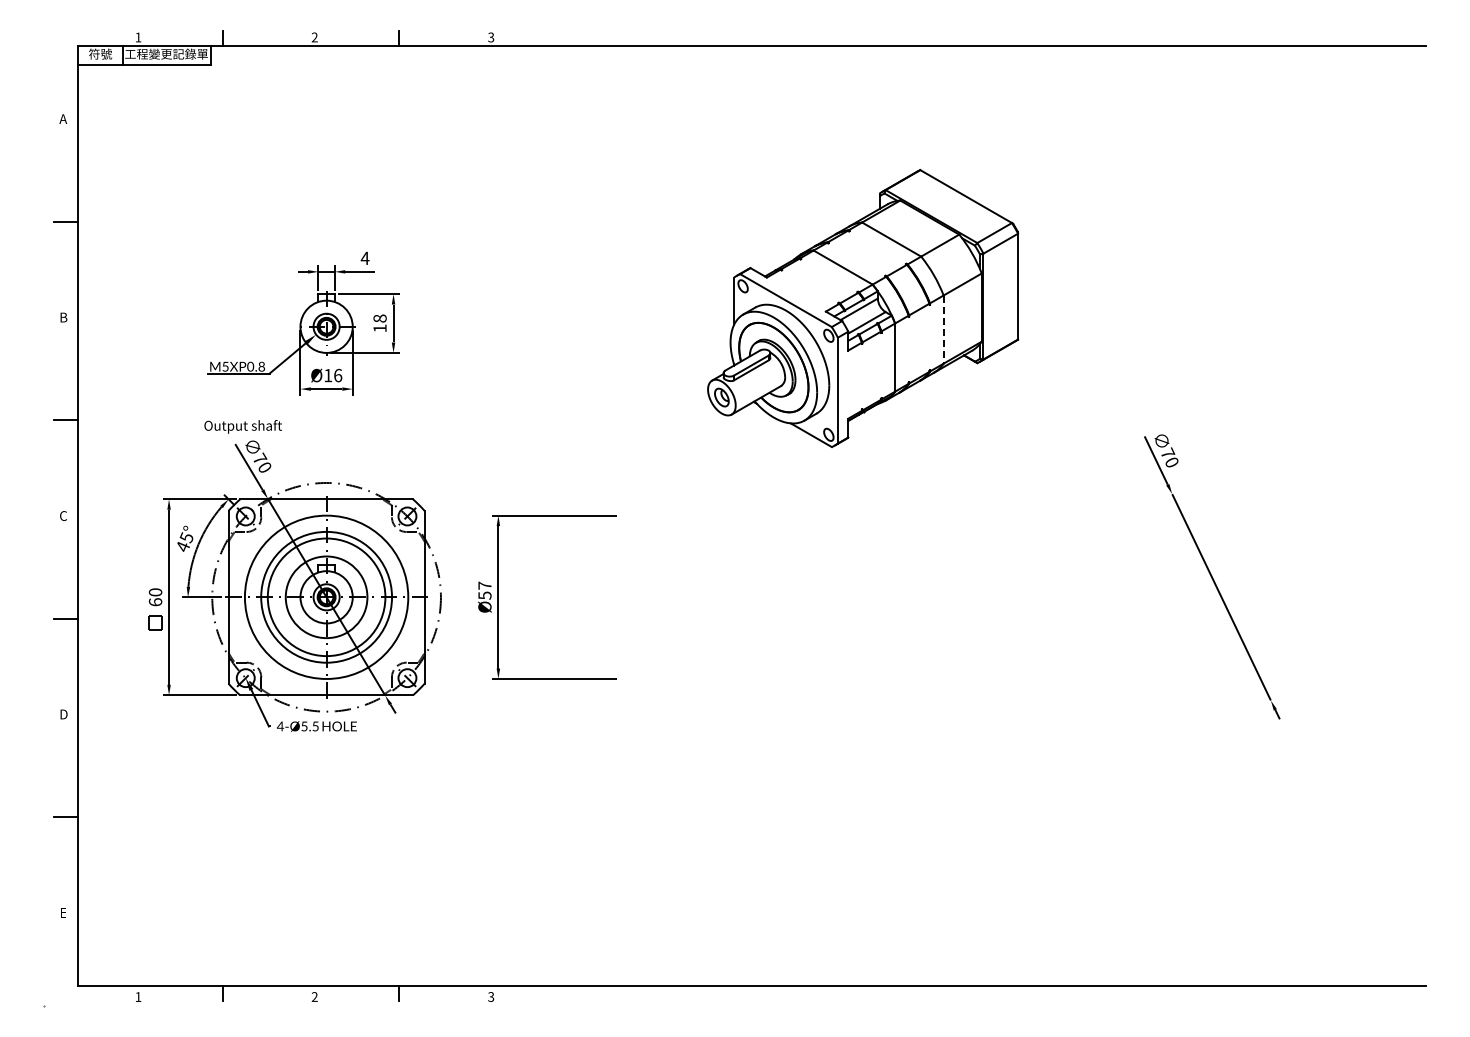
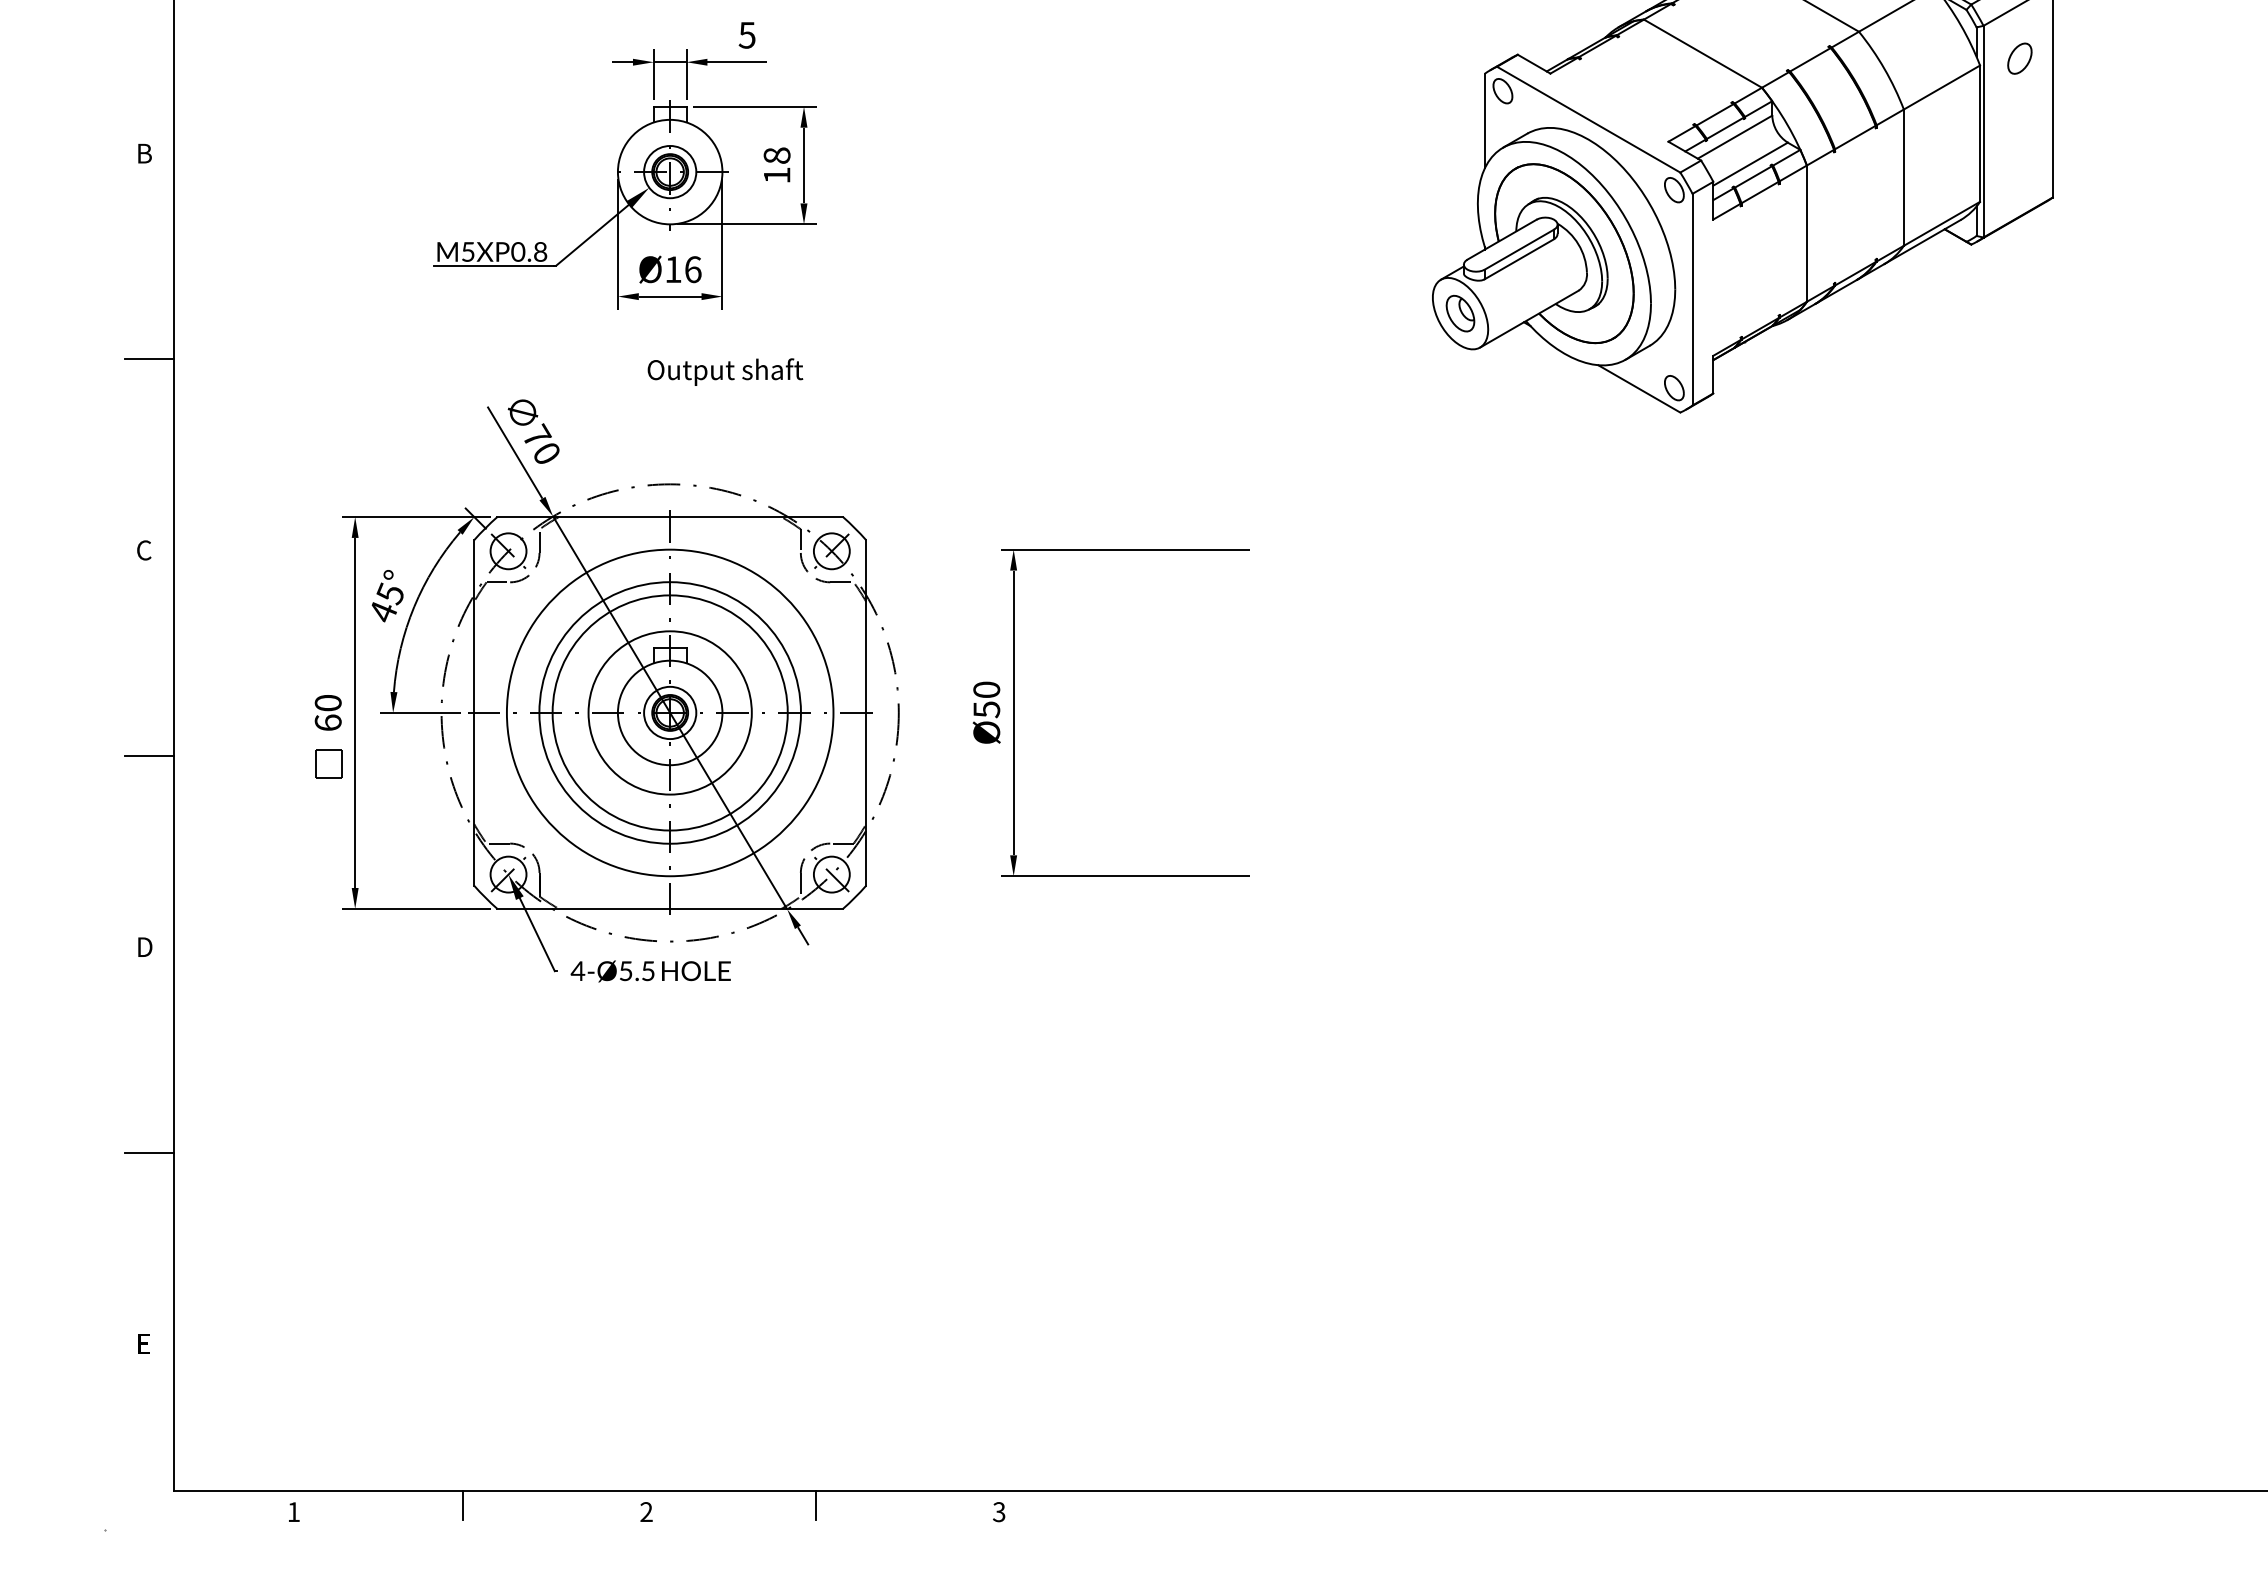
text: (364, 258) -> (745, 35), 4 -> 5
part: (1001, 269) -> (2019, 57), added
line: (943, 330) -> (1903, 179), dashed -> solid
text: (242, 426) -> (723, 371), moved
text: (484, 585) -> (985, 689), Ø57 -> Ø50

